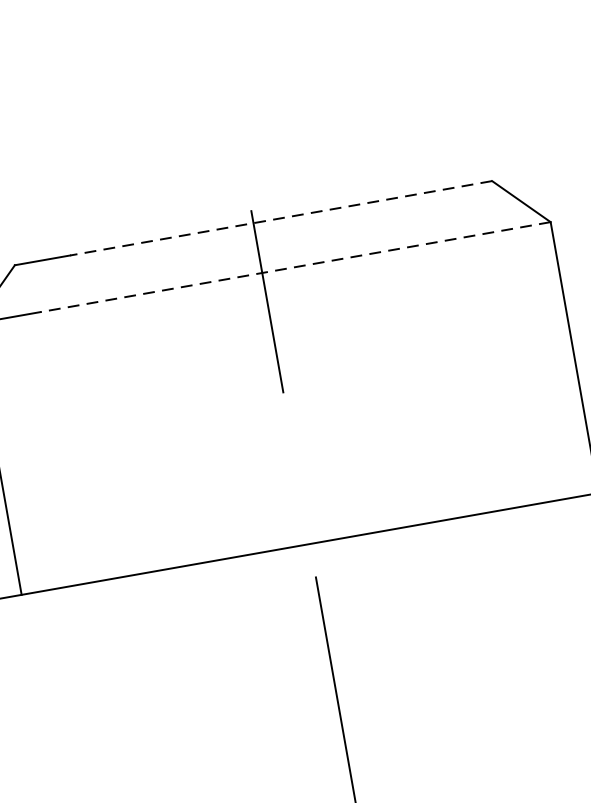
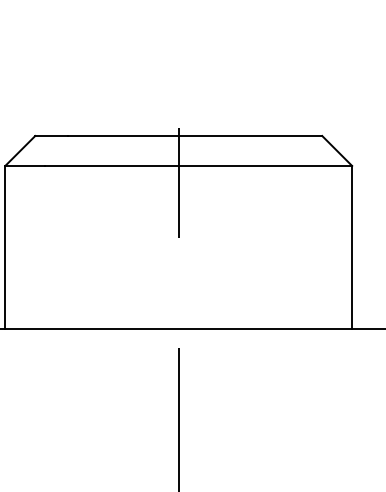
line: (281, 219) -> (195, 136), dashed -> solid
line: (295, 266) -> (198, 165), dashed -> solid

